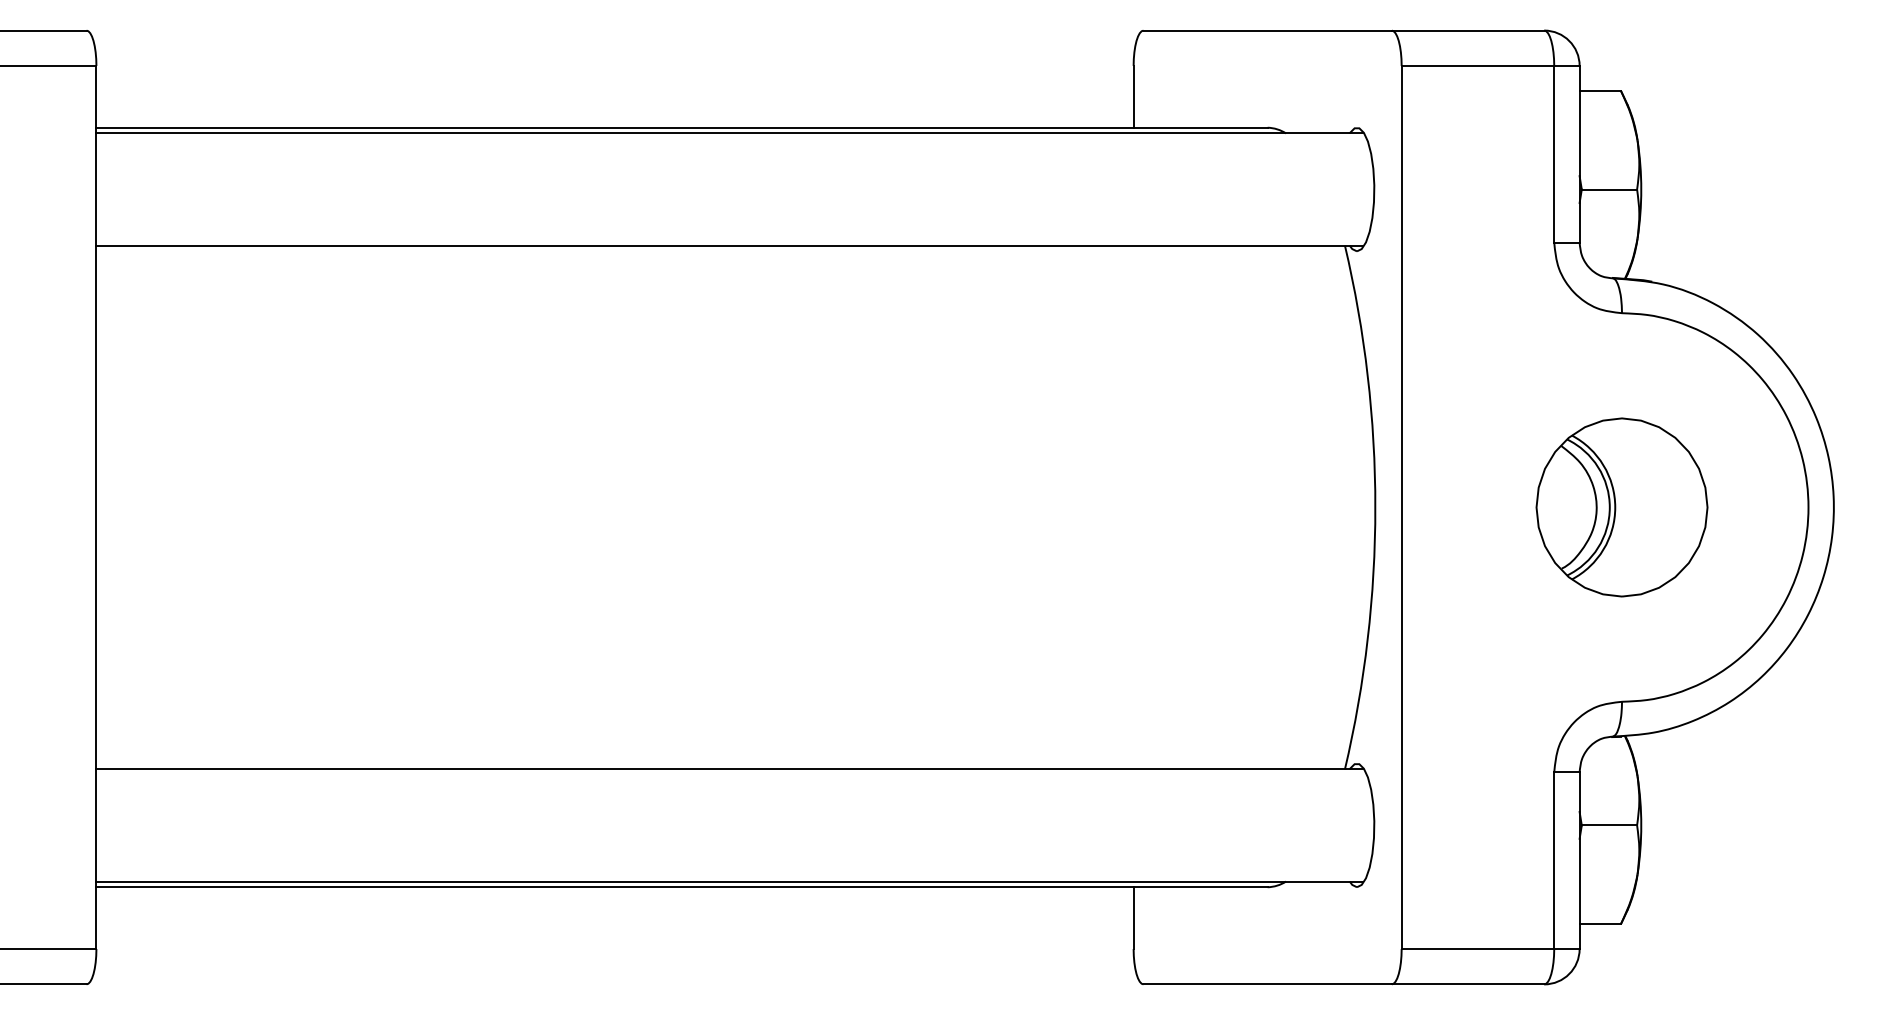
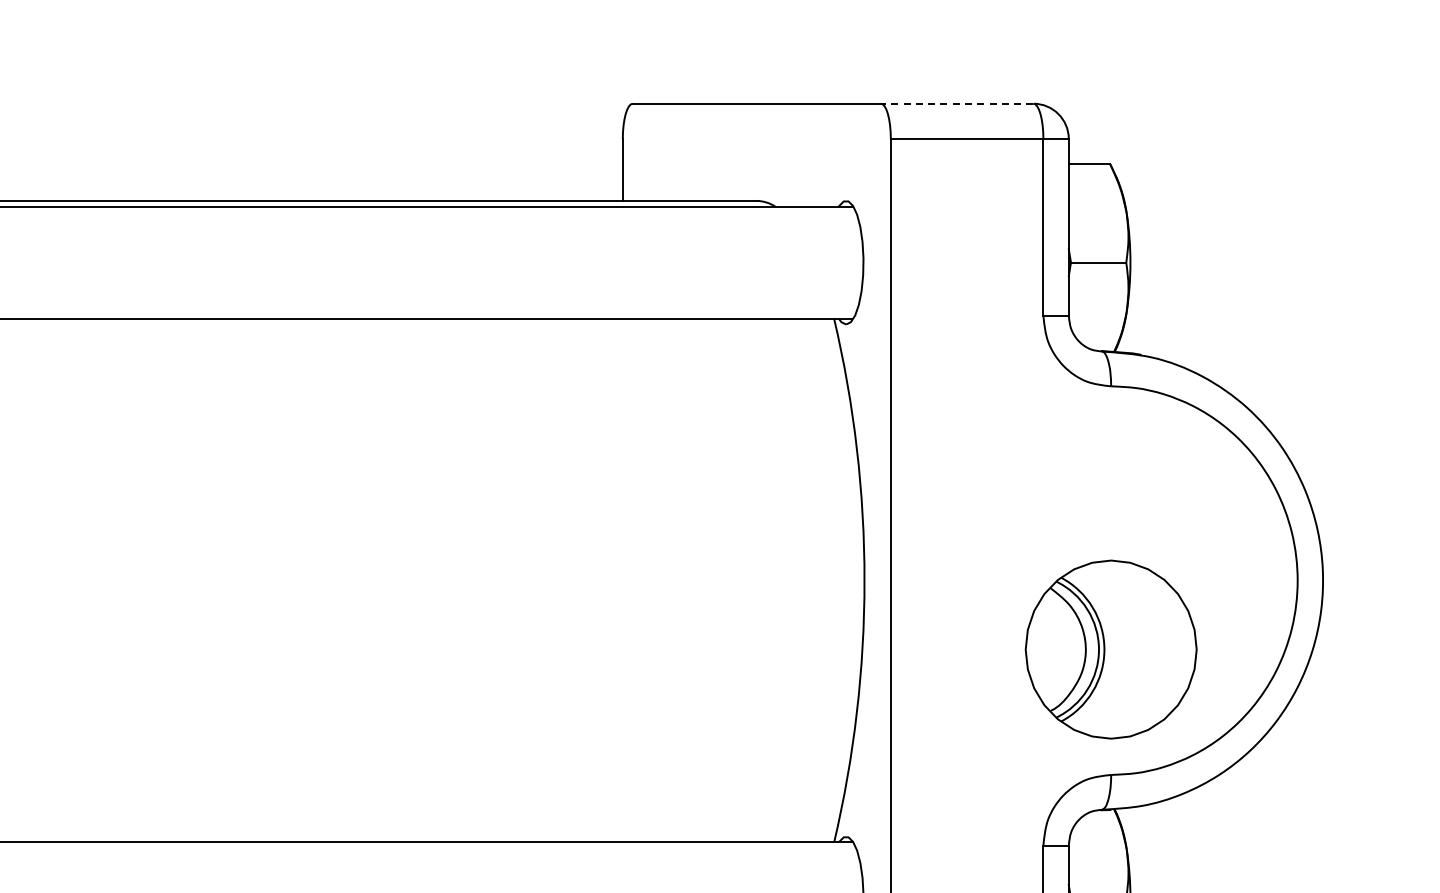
line: (1467, 30) -> (956, 103), solid -> dashed
part: (1621, 507) -> (1110, 649), moved

